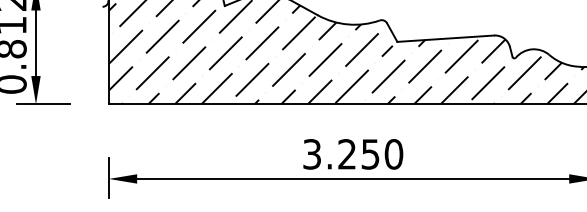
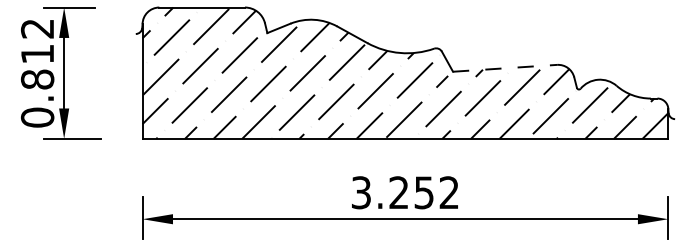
line: (446, 38) -> (505, 68), solid -> dashed
text: (394, 154) -> (449, 192), 3.250 -> 3.252

